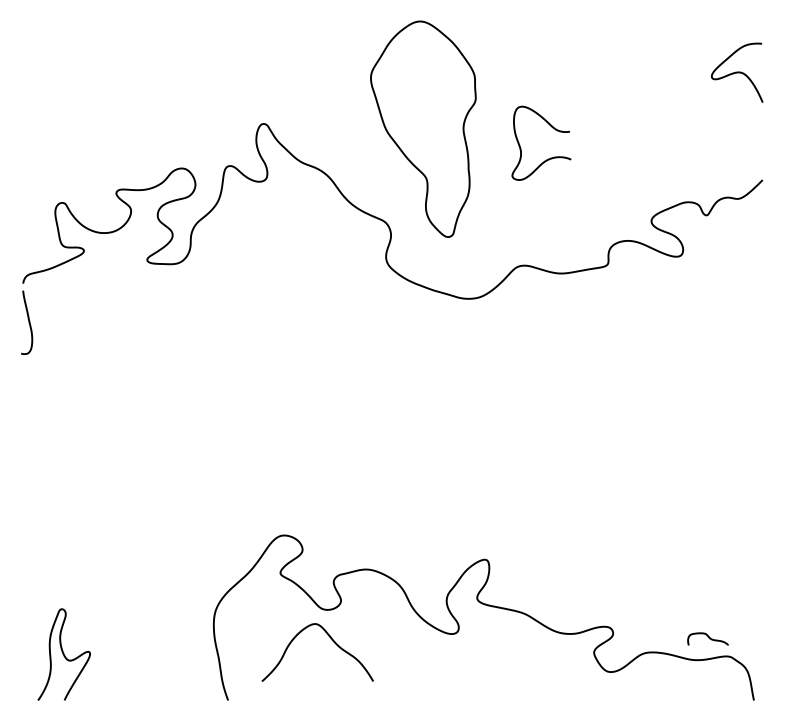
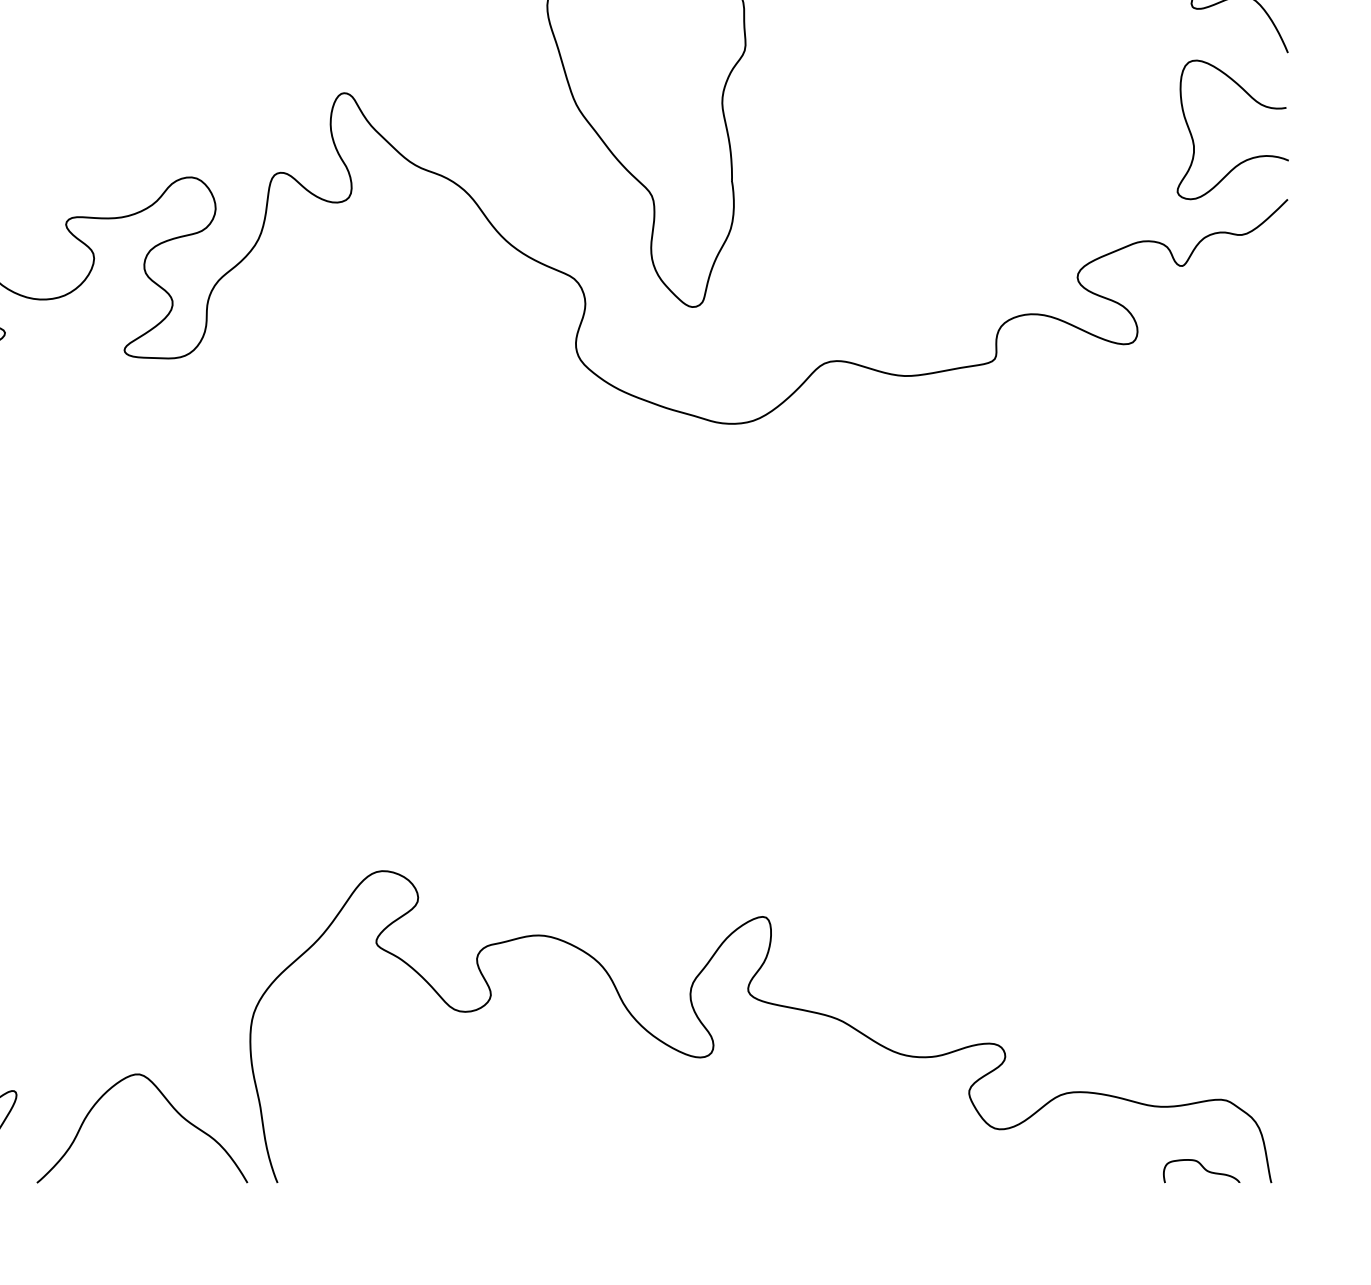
curve: (548, 158) -> (1245, 158), moved
curve: (708, 638) -> (1202, 1169), moved
curve: (331, 640) -> (168, 1105), moved

